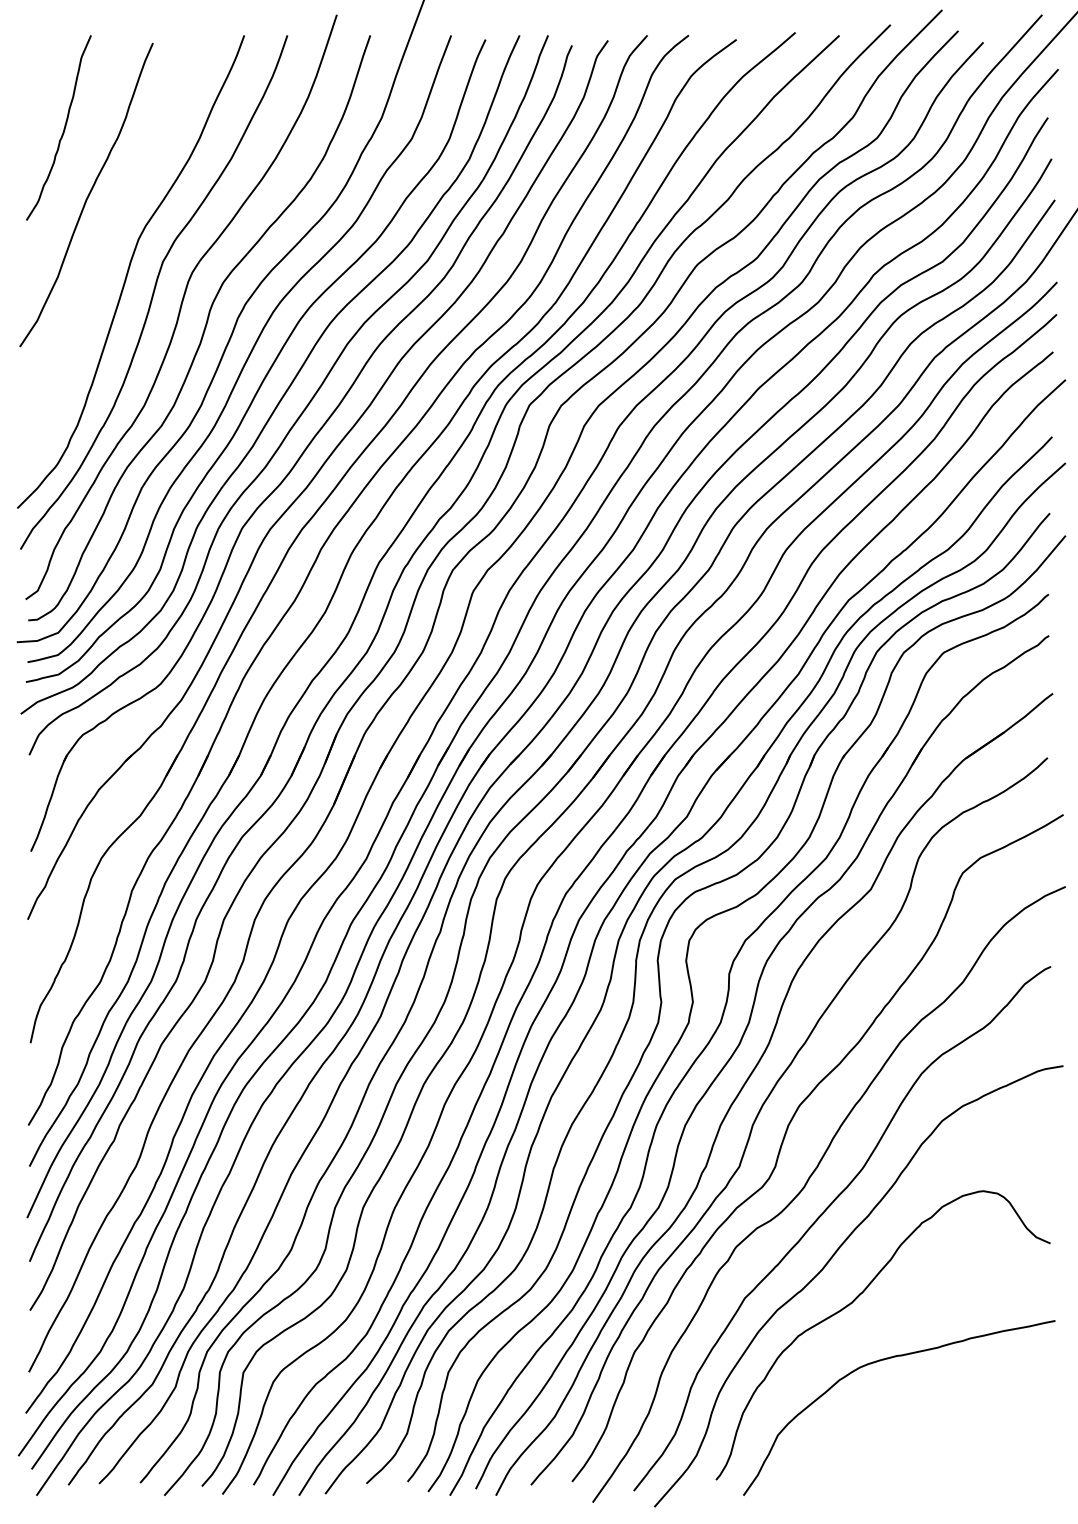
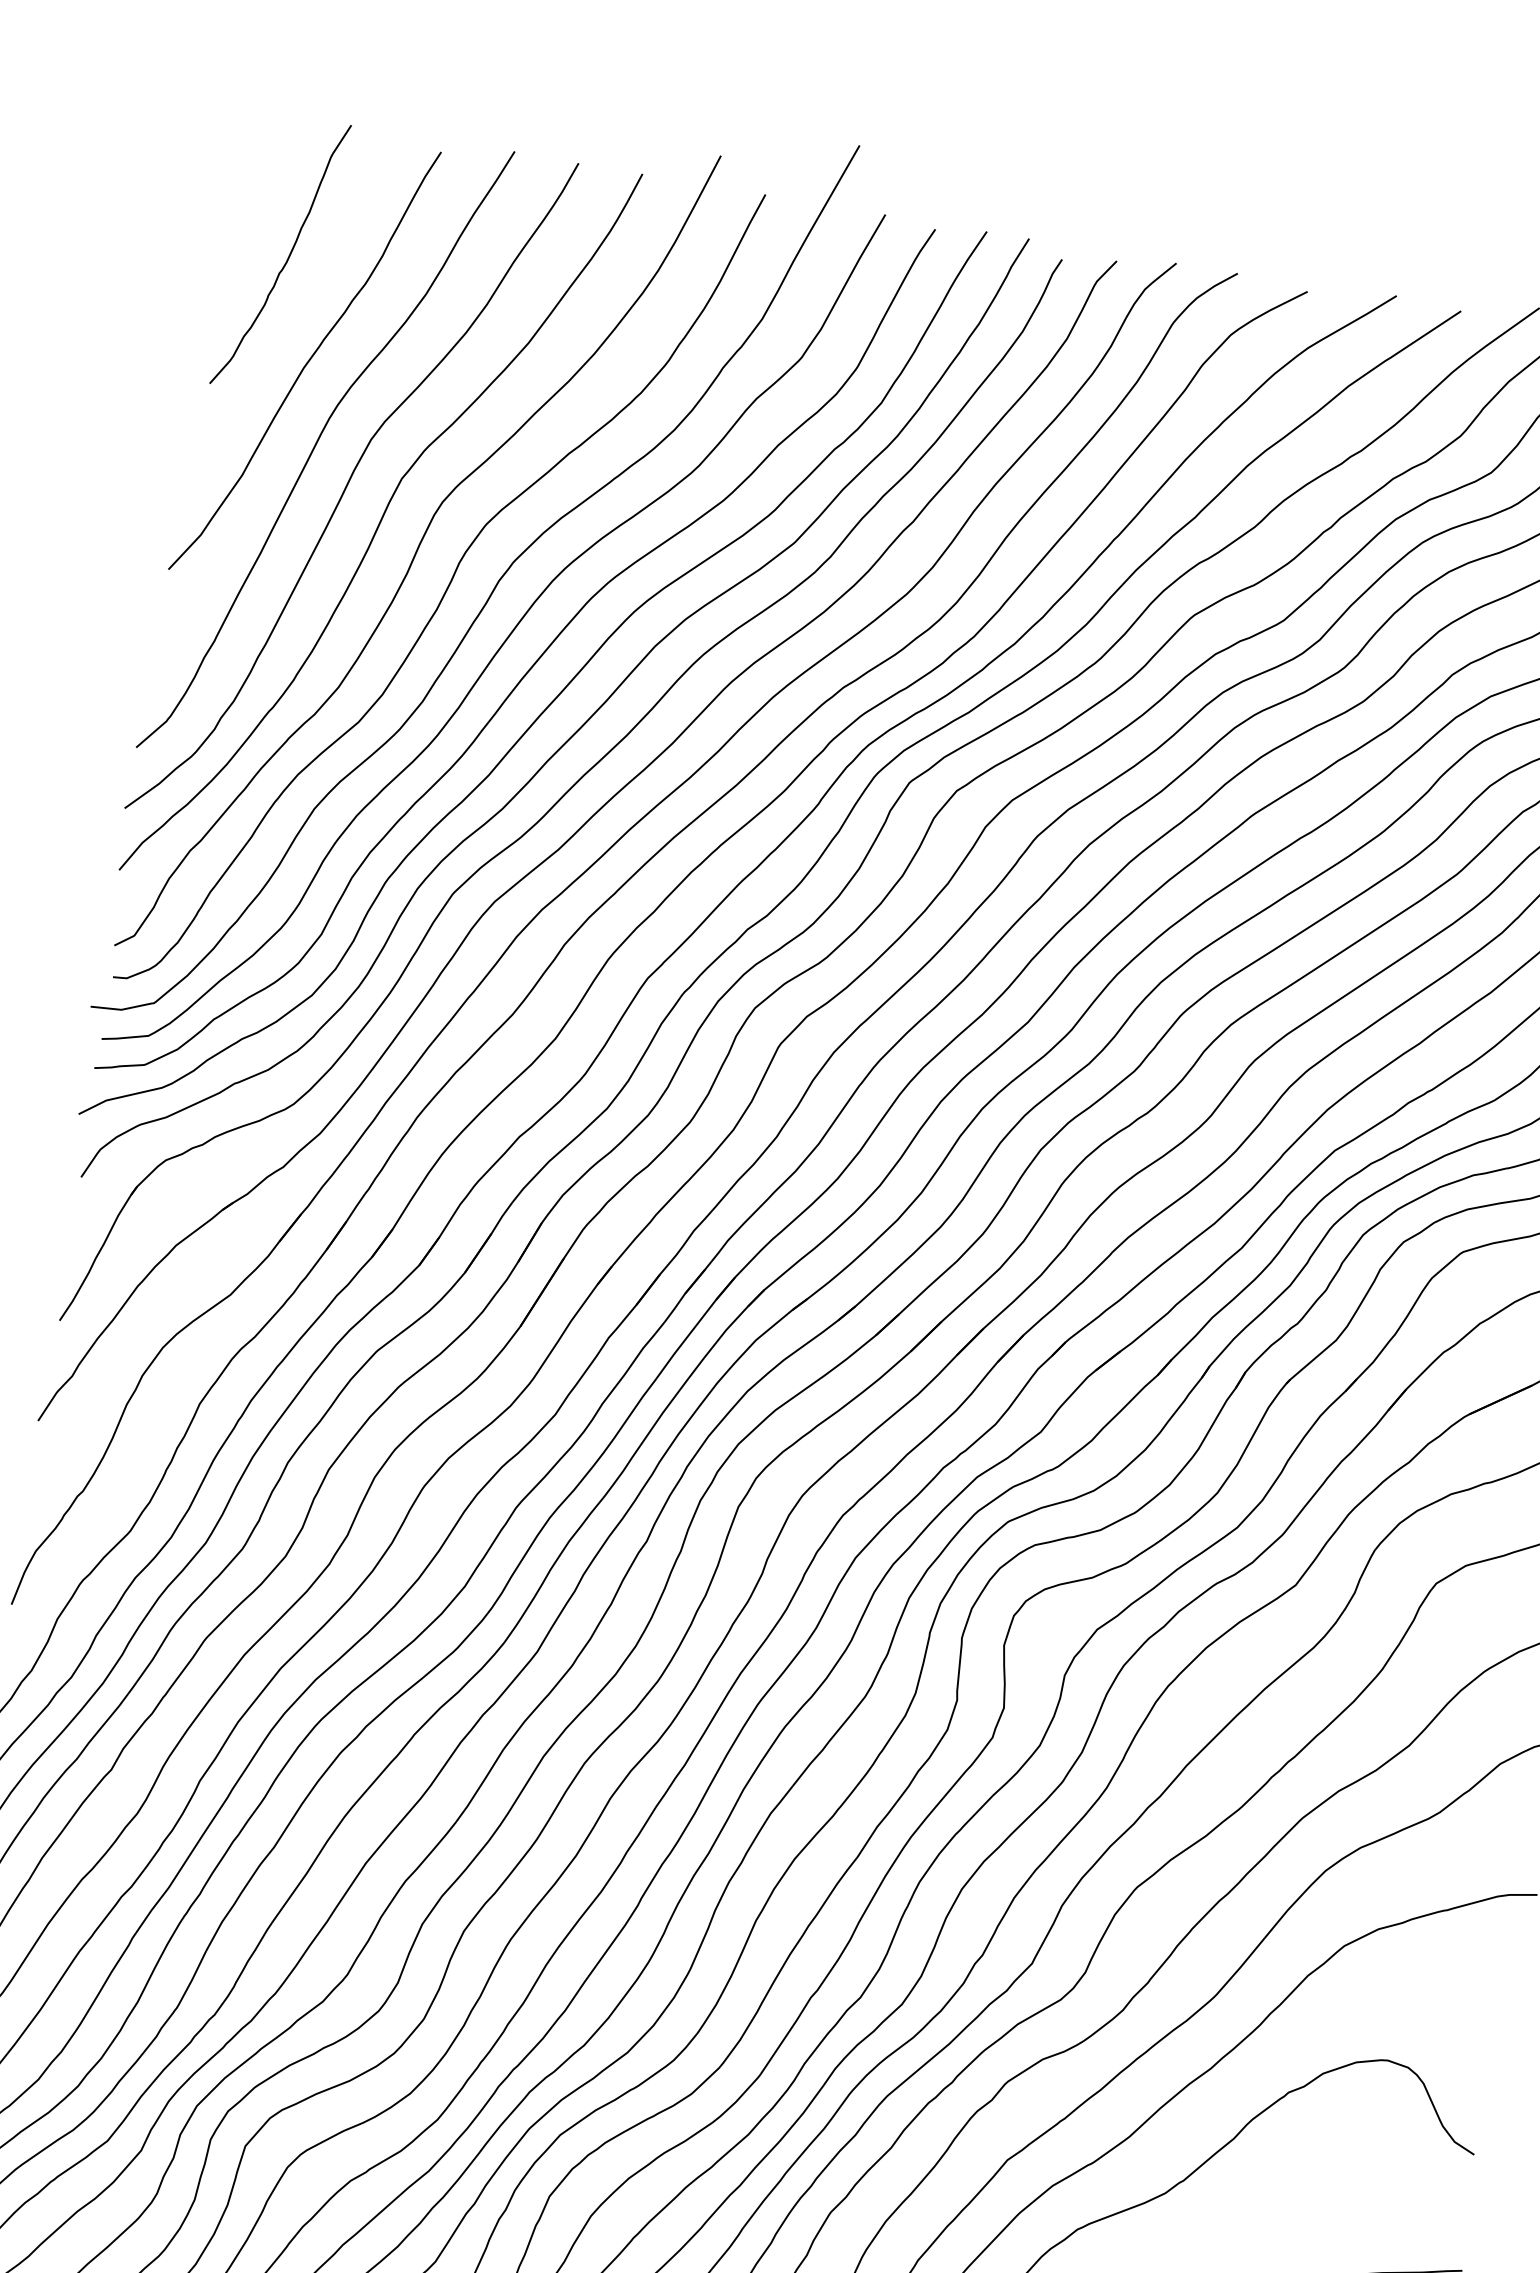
curve: (104, 247) -> (318, 443), added

